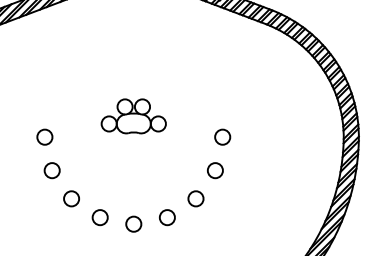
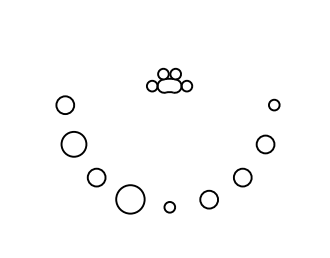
part: (133, 116) -> (169, 80), size x0.6
circle: (222, 136) -> (273, 104), size x0.6
circle: (51, 170) -> (73, 144), size x1.4
circle: (99, 217) -> (129, 199), size x1.6
circle: (133, 223) -> (169, 206), size x0.6

